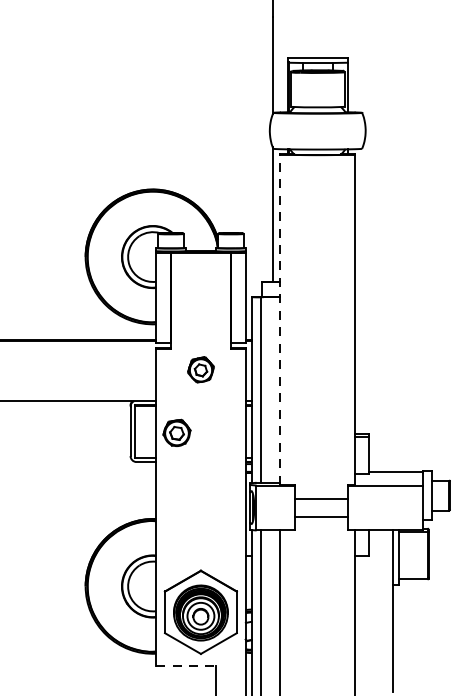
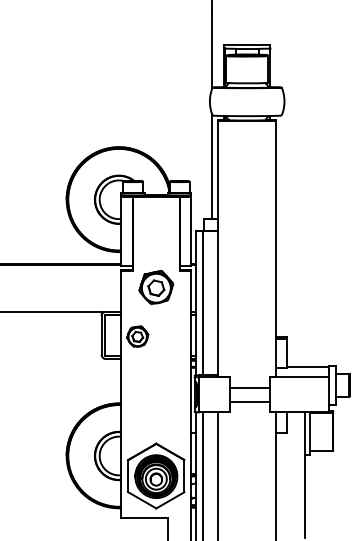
line: (280, 319) -> (218, 248), dashed -> solid
part: (201, 369) -> (156, 287), size x1.67
line: (187, 665) -> (145, 517), dashed -> solid

